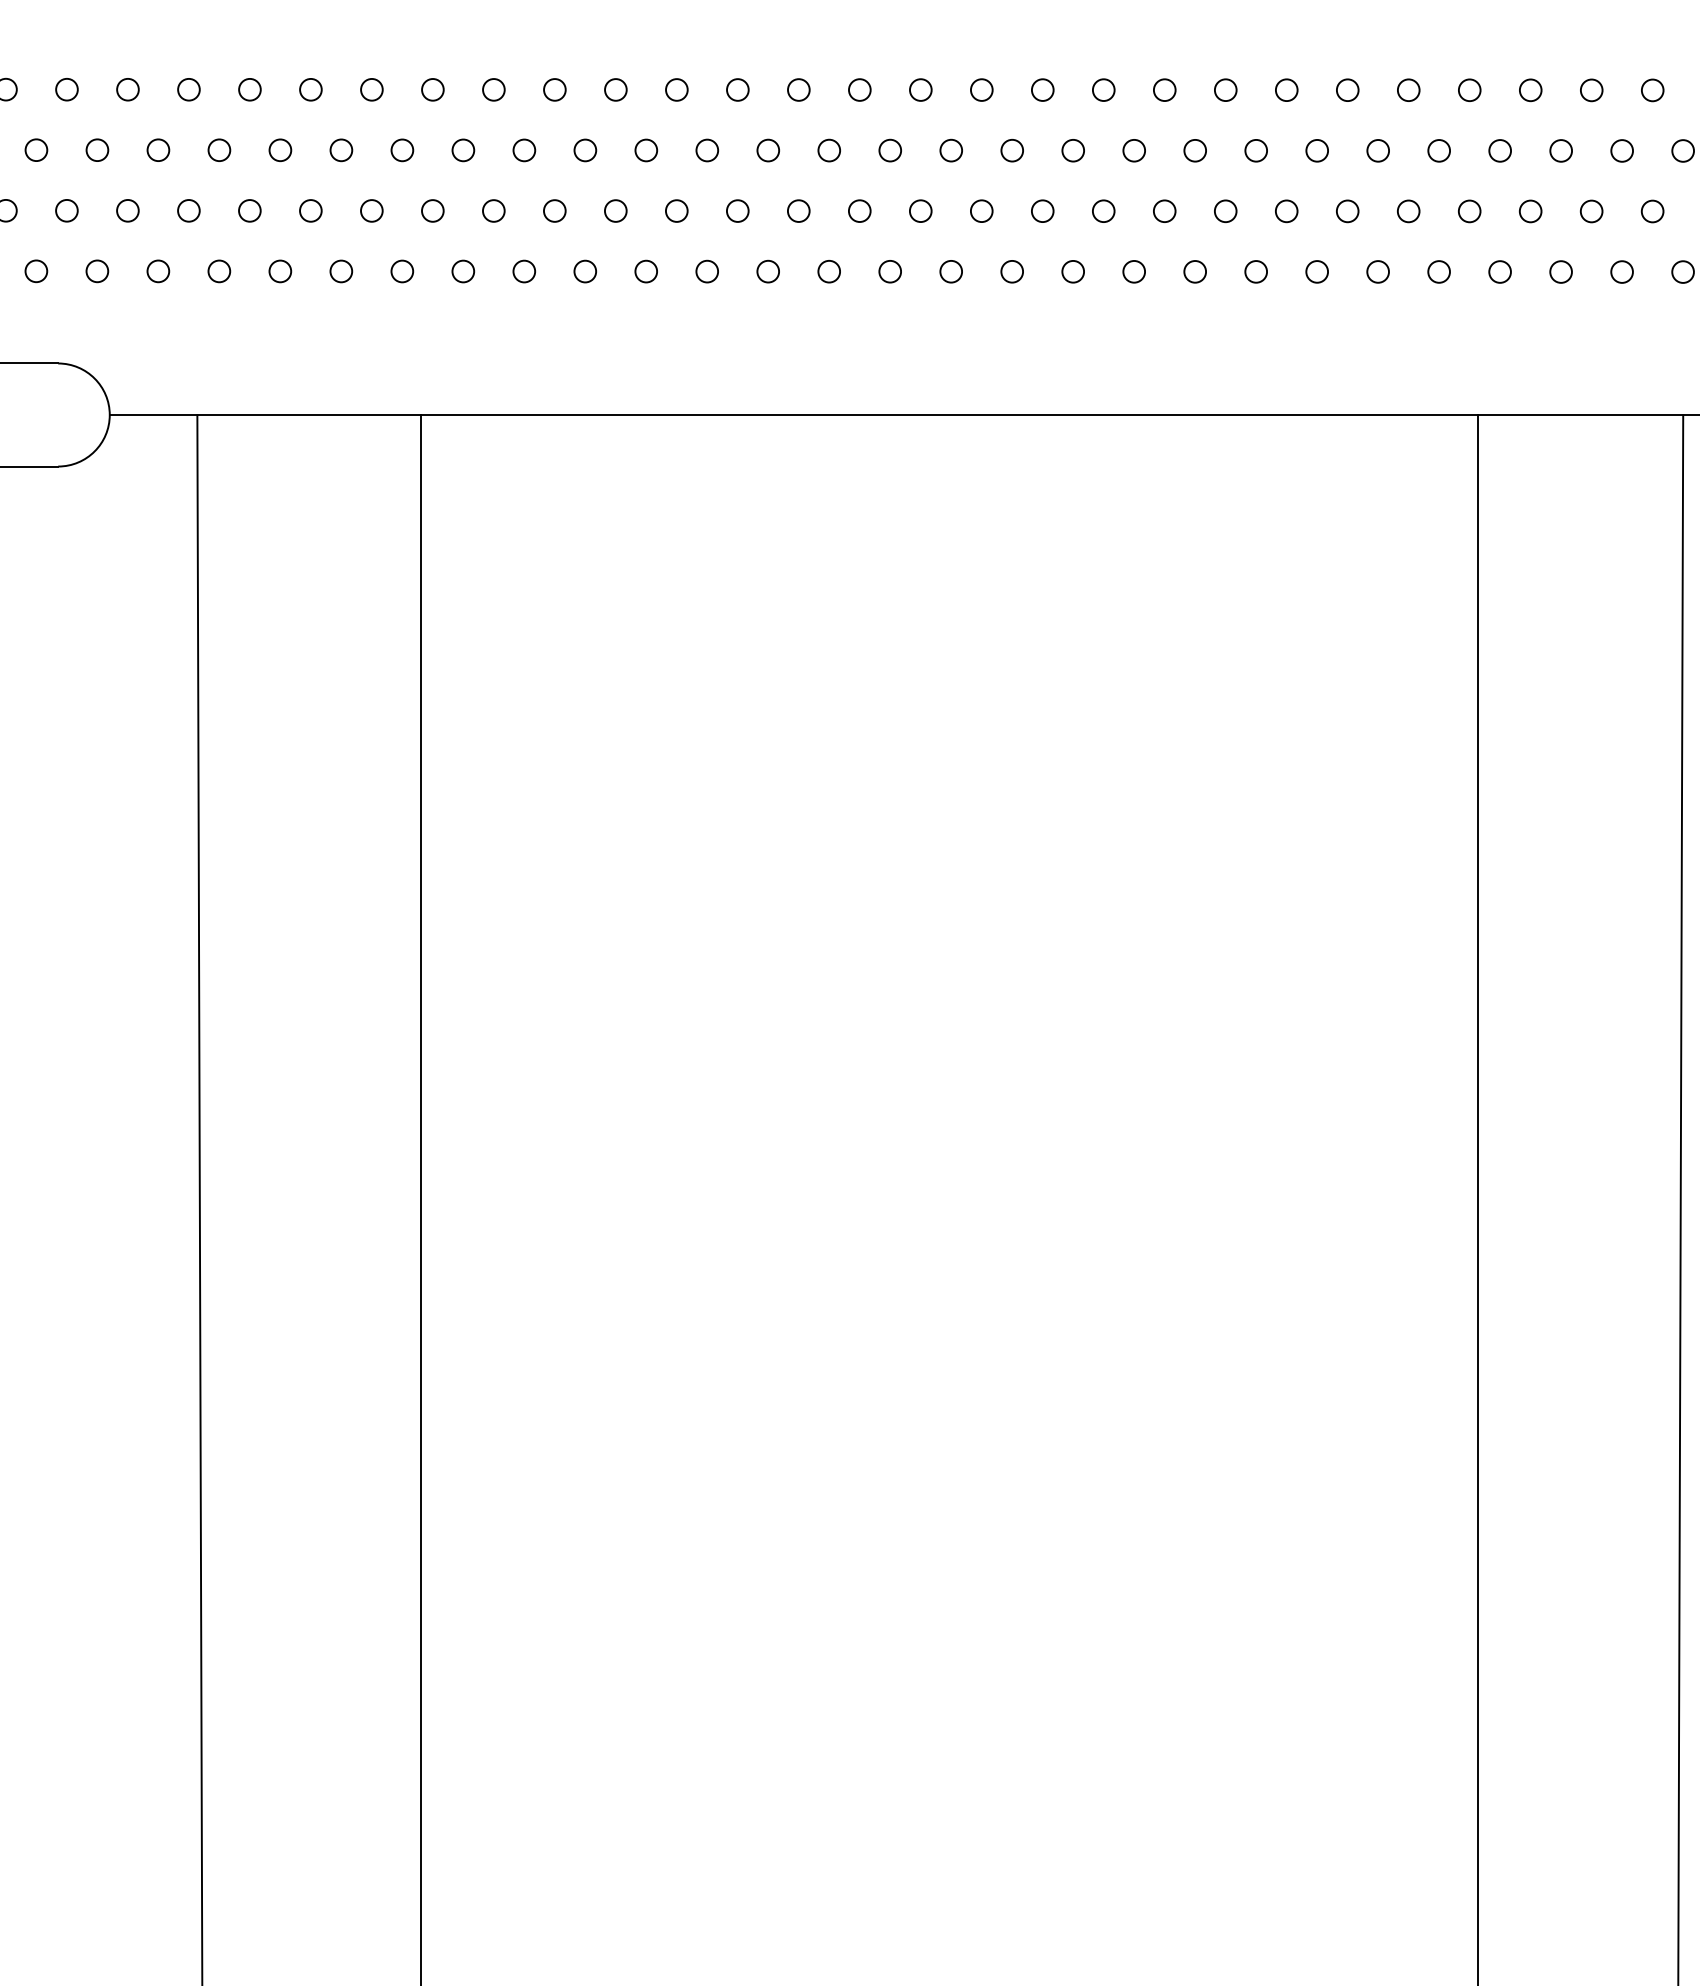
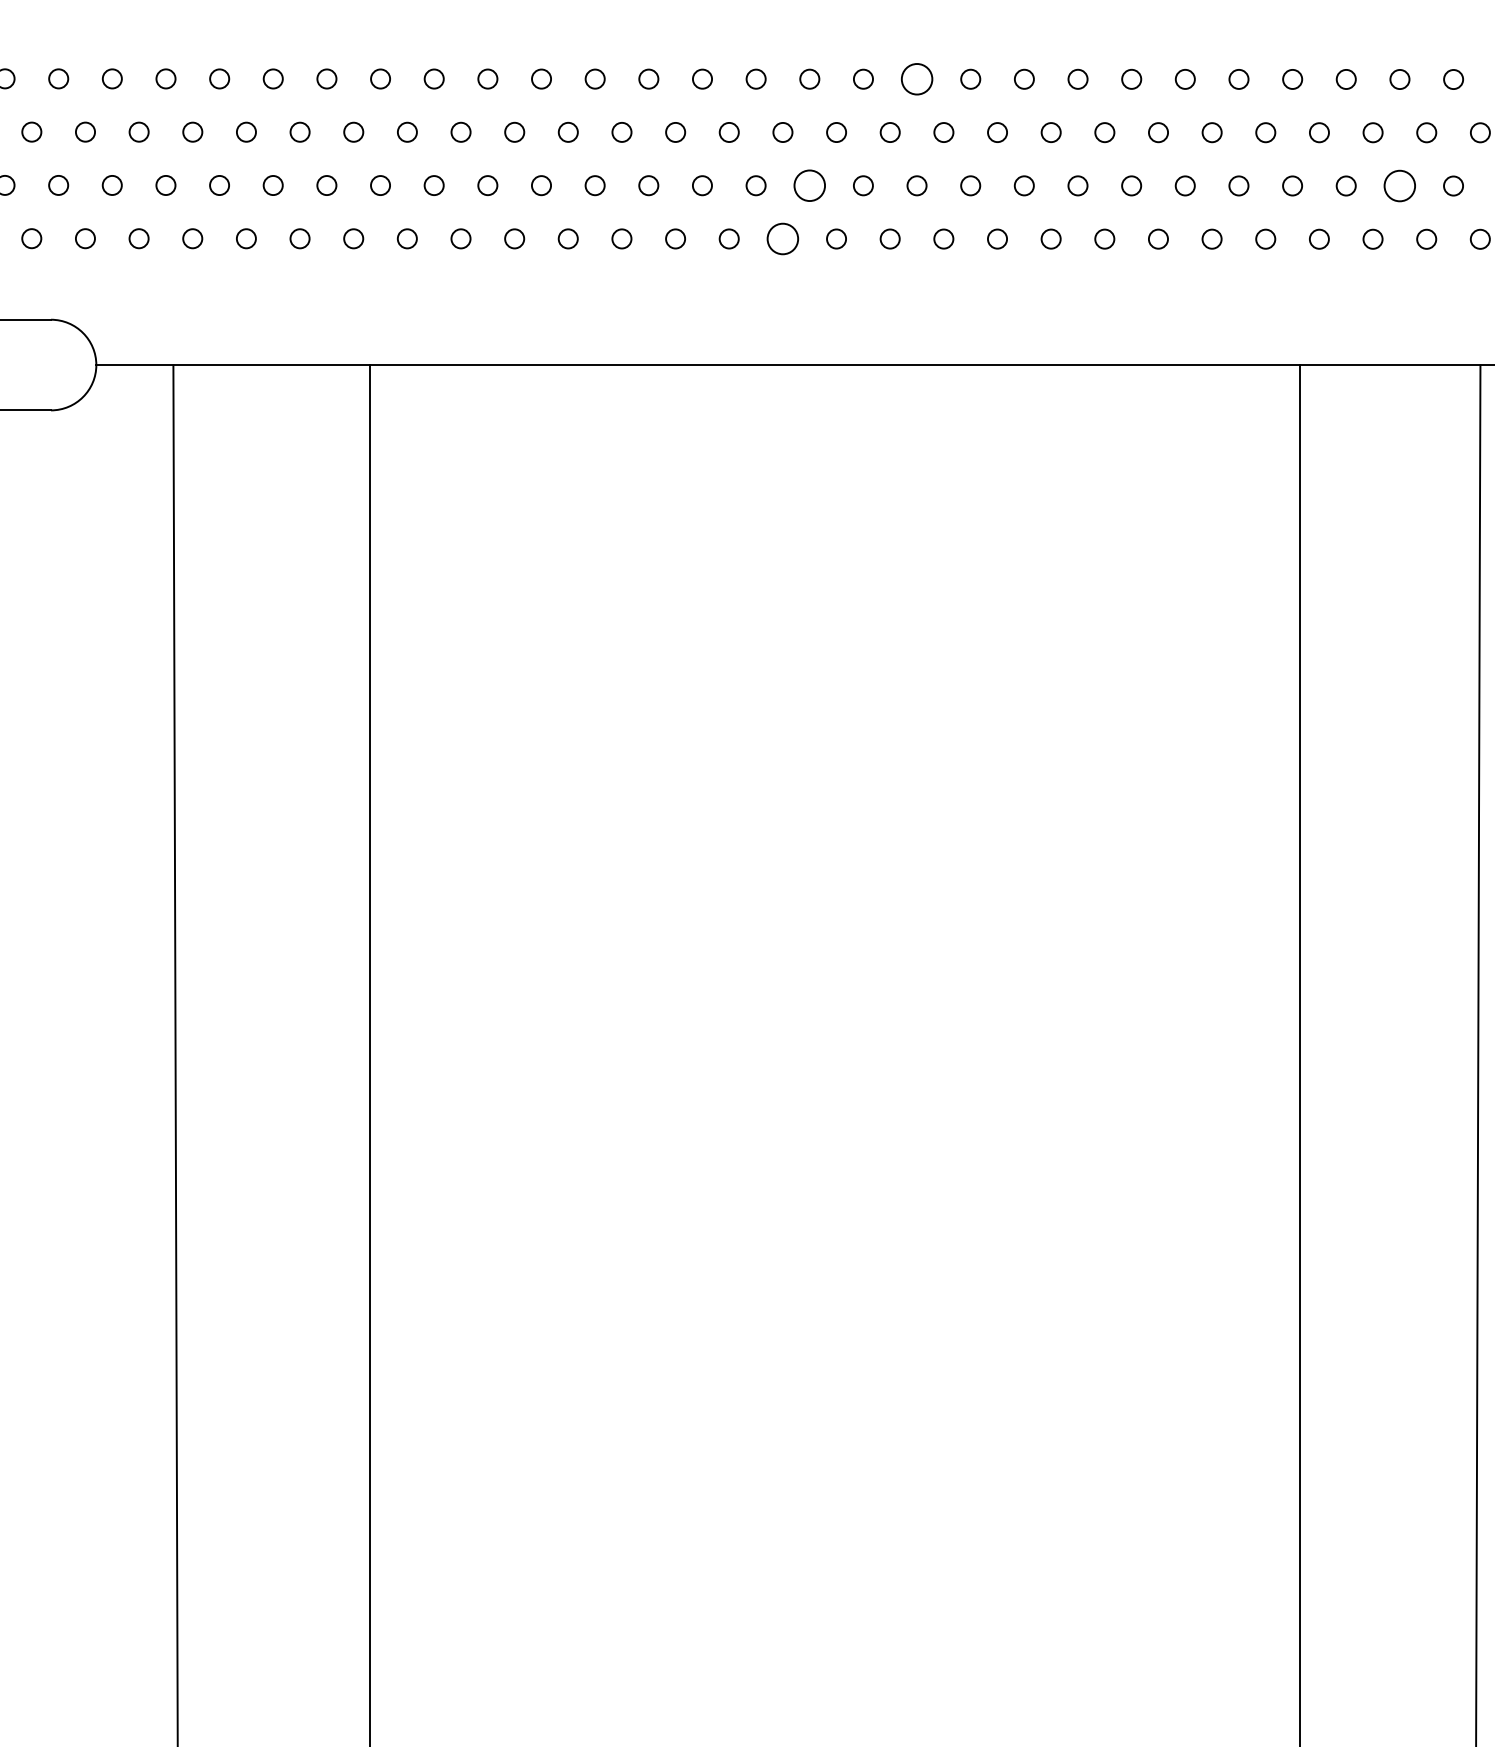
circle: (1042, 89) -> (916, 78), size x1.6
circle: (920, 210) -> (809, 185), size x1.6
circle: (1591, 210) -> (1399, 185), size x1.6
circle: (889, 271) -> (782, 238), size x1.6

